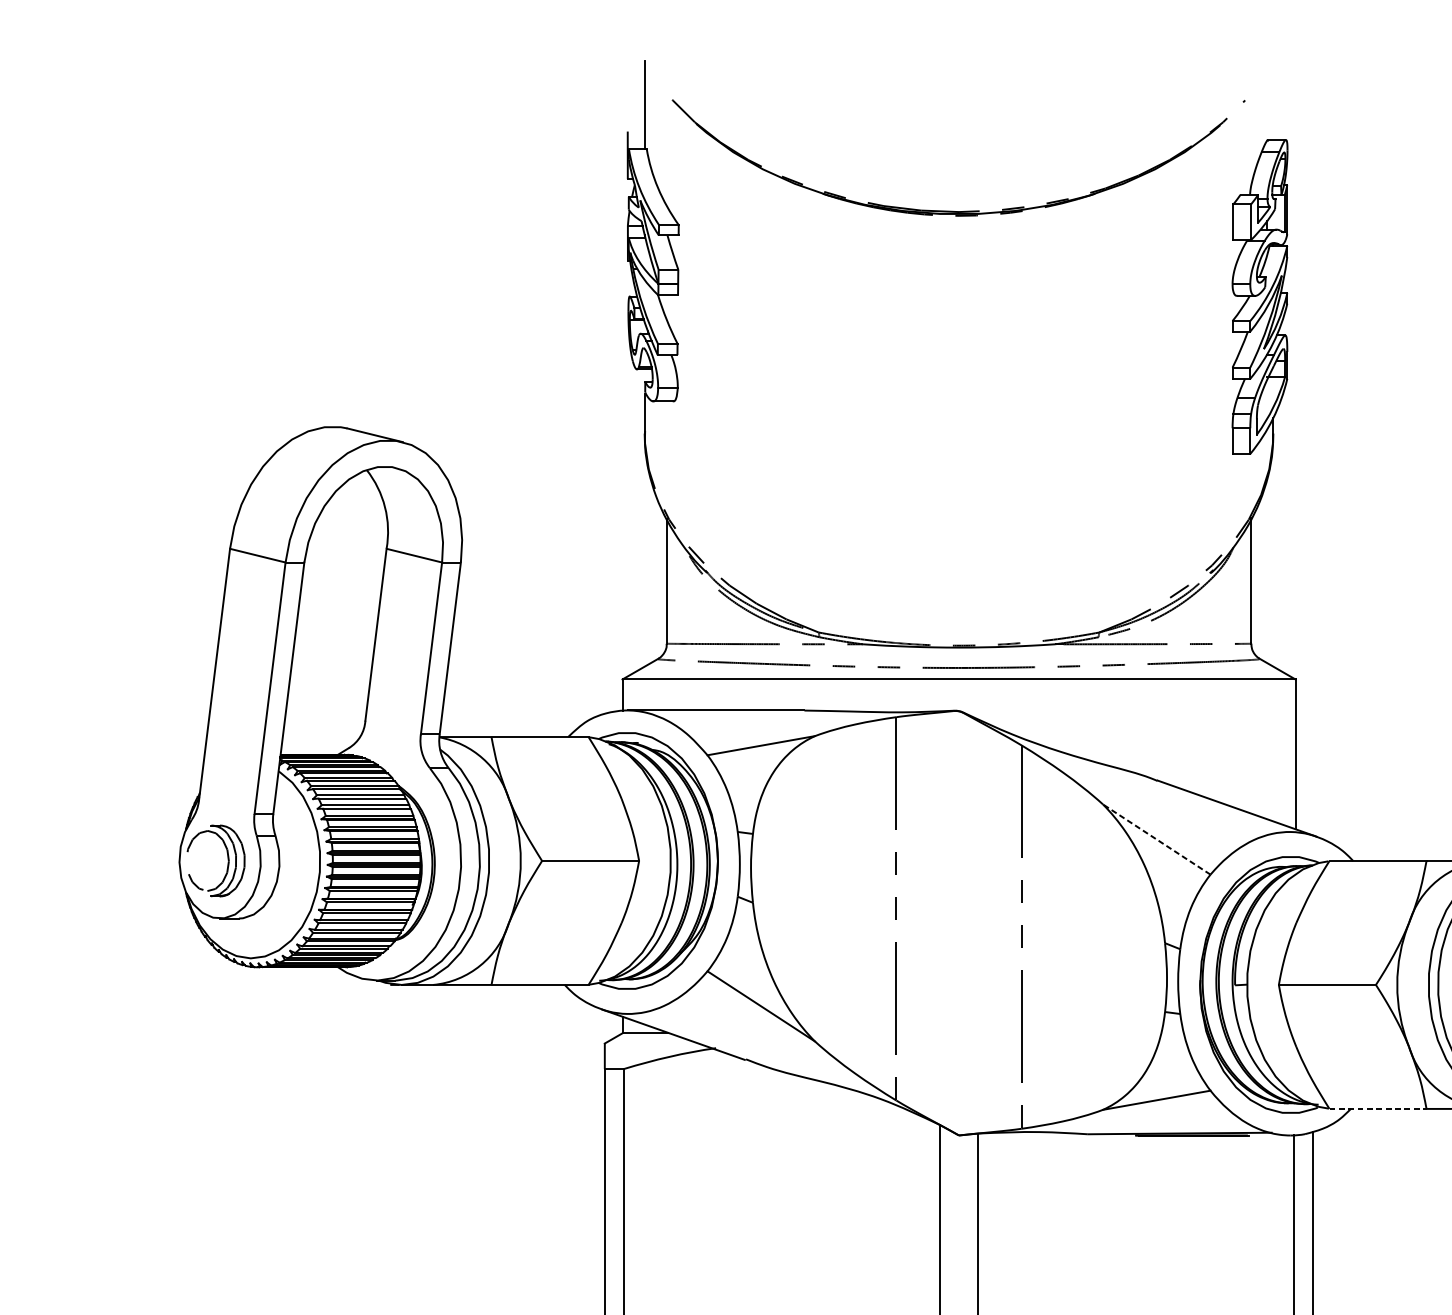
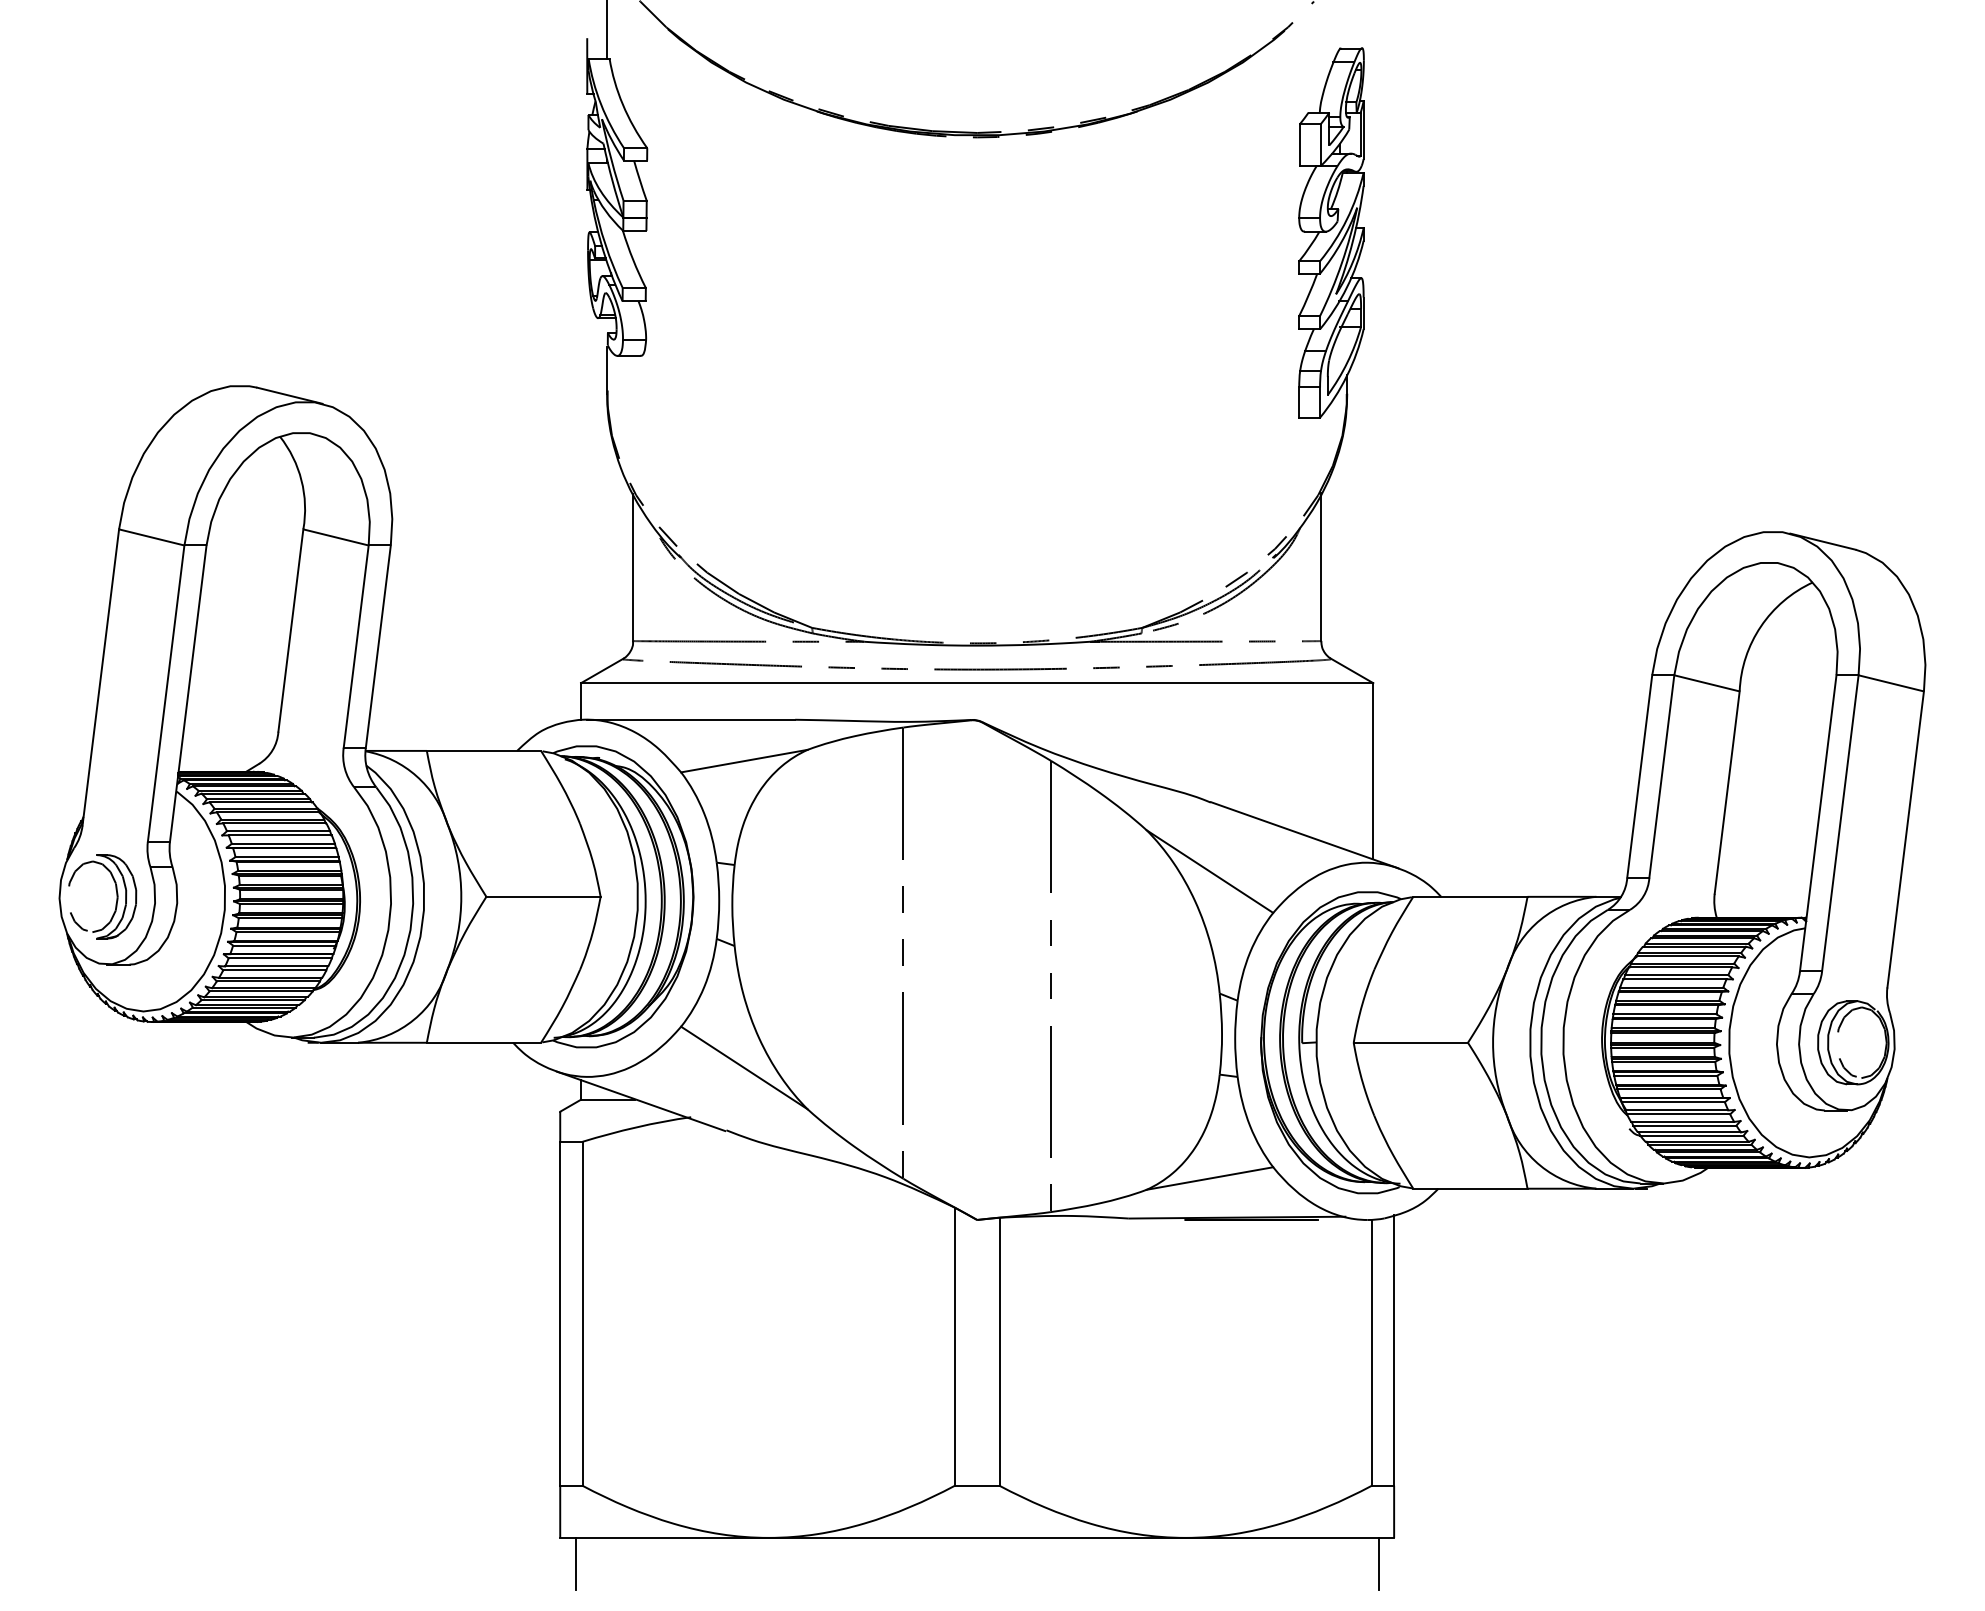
line: (1156, 839) -> (1209, 871), dashed -> solid
line: (1378, 1108) -> (1470, 1188), dashed -> solid

